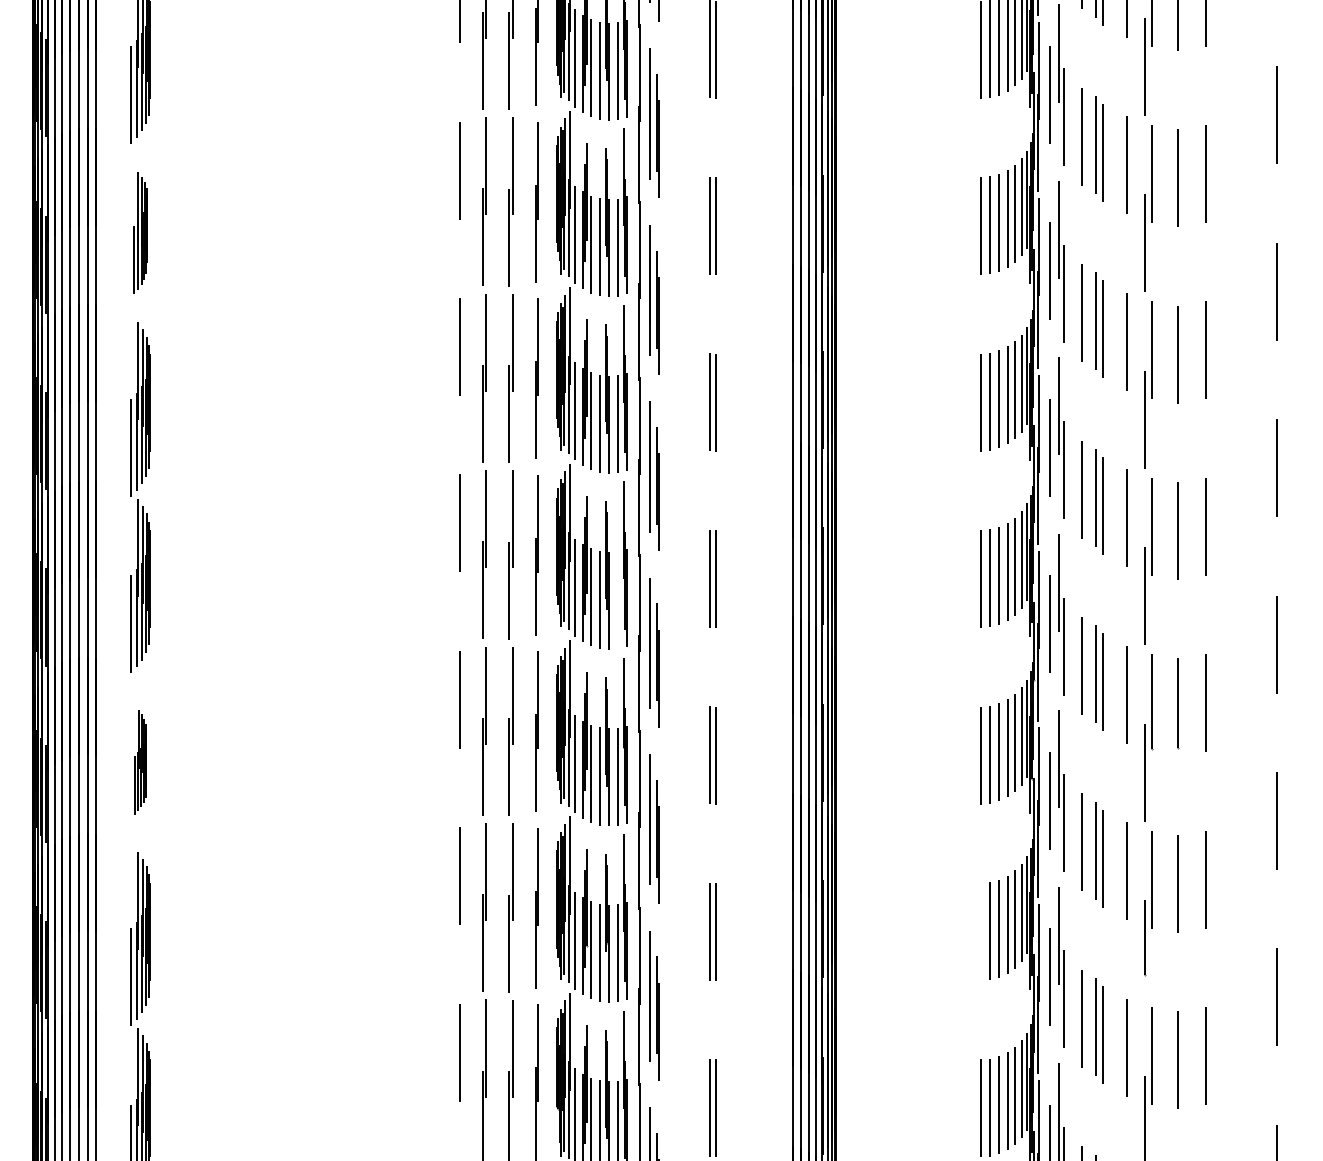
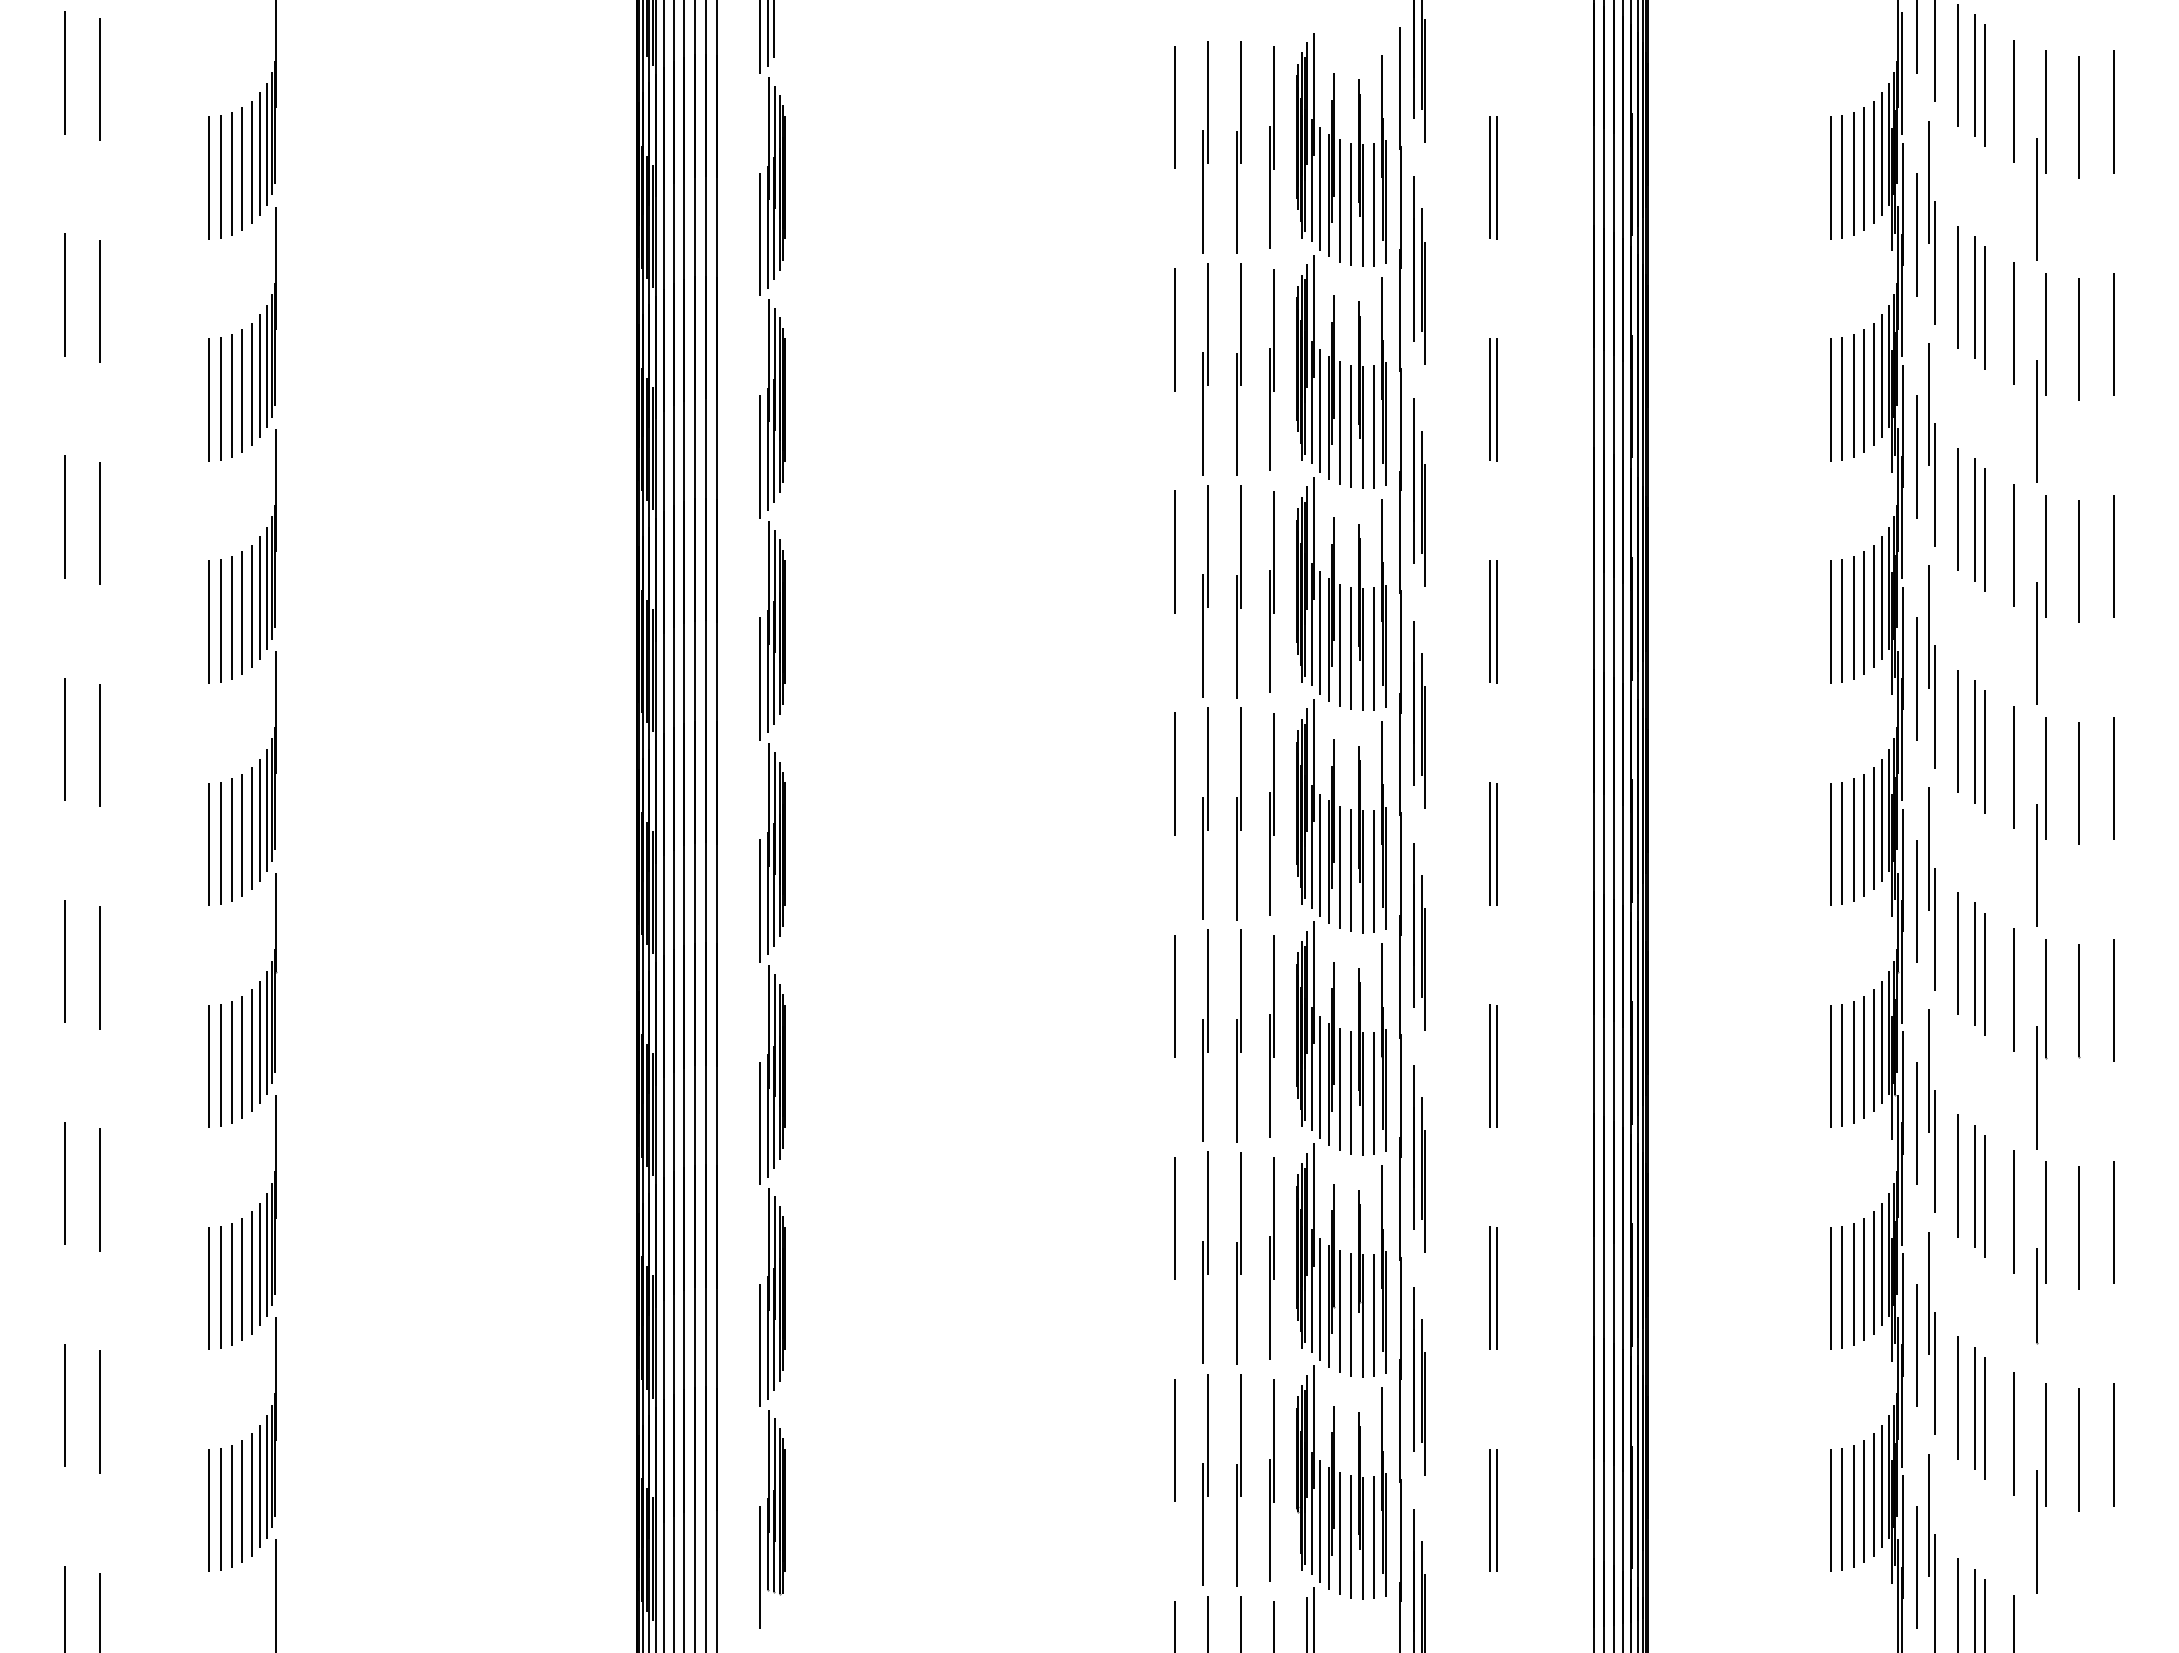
part: (140, 232) -> (772, 408), size x1.43
line: (618, 599) -> (1374, 870), added
part: (140, 761) -> (772, 1074), size x1.67
line: (980, 931) -> (1830, 1288), added

